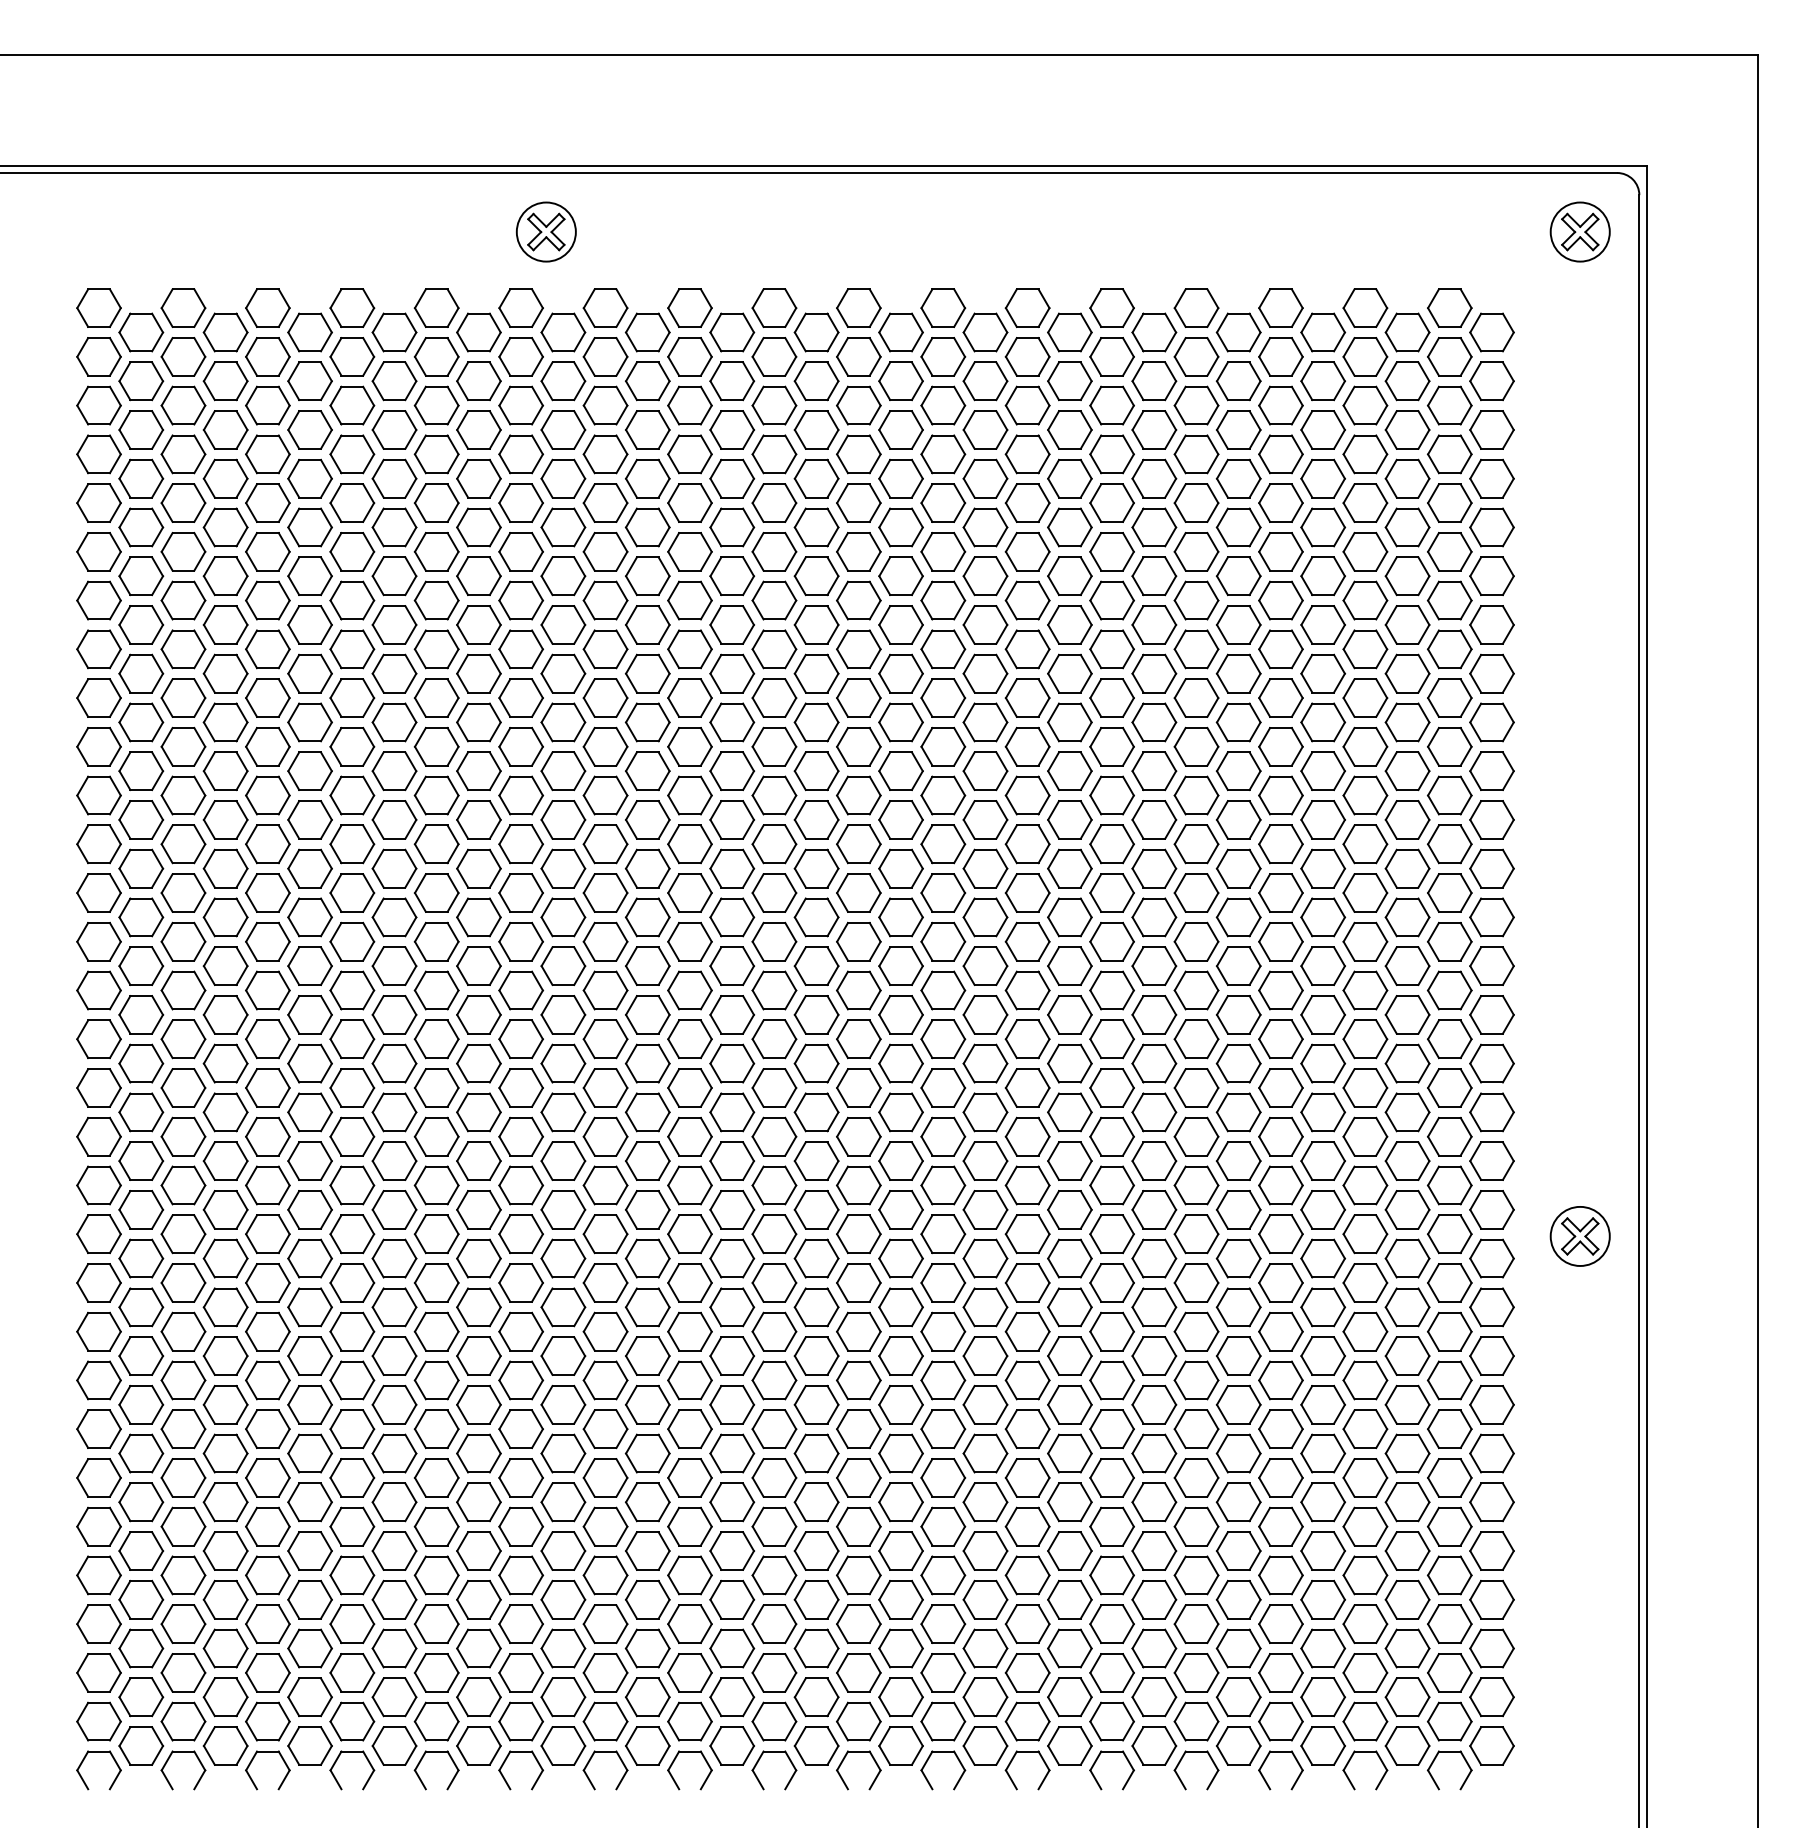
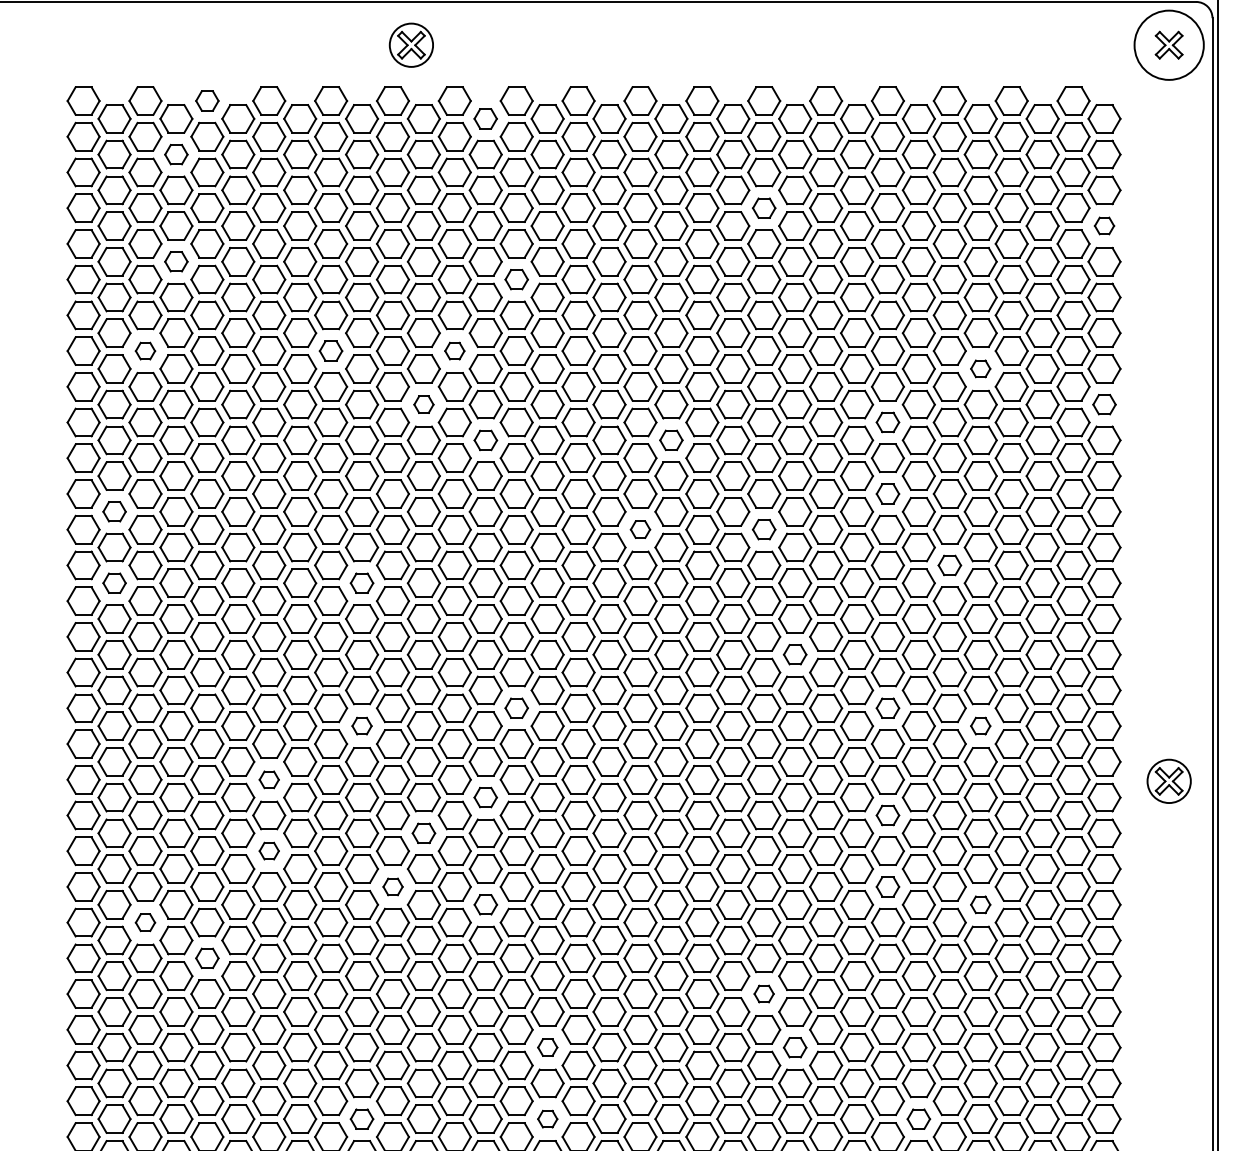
circle: (1579, 231) -> (1168, 44), size x1.6
part: (267, 307) -> (207, 100), size x0.7
part: (647, 332) -> (485, 118), size x0.7
part: (225, 381) -> (176, 154), size x0.7
part: (1027, 454) -> (764, 208), size x0.7
part: (1491, 478) -> (1104, 225), size x0.6
part: (225, 527) -> (176, 261), size x0.7
part: (689, 551) -> (516, 279), size x0.7
part: (183, 649) -> (145, 351), size x0.6
part: (436, 649) -> (330, 351), size x0.7
part: (605, 649) -> (454, 351), size x0.6
part: (1322, 673) -> (980, 368), size x0.6
part: (563, 722) -> (424, 404), size x0.6
part: (1491, 722) -> (1104, 404), size x0.7
part: (1196, 746) -> (887, 422), size x0.7
part: (900, 770) -> (671, 439), size x0.7
part: (647, 771) -> (485, 440), size x0.7
part: (1196, 844) -> (887, 494), size x0.7
part: (141, 868) -> (114, 511), size x0.7
part: (858, 892) -> (640, 529), size x0.6
part: (1027, 892) -> (764, 529), size x0.7
part: (1280, 941) -> (949, 565), size x0.7
part: (141, 965) -> (114, 582), size x0.7
part: (478, 965) -> (361, 582), size x0.7
part: (1069, 1063) -> (794, 654), size x0.7
part: (689, 1136) -> (516, 708), size x0.7
part: (1196, 1136) -> (887, 708), size x0.7
part: (478, 1160) -> (361, 725), size x0.6
part: (1322, 1160) -> (980, 725), size x0.6
part: (352, 1234) -> (269, 779), size x0.6
part: (647, 1258) -> (485, 797), size x0.7
part: (1196, 1282) -> (887, 815), size x0.7
part: (563, 1307) -> (424, 833), size x0.7
part: (352, 1331) -> (269, 851), size x0.6
part: (521, 1380) -> (393, 886), size x0.6
part: (1196, 1380) -> (887, 886), size x0.7
part: (647, 1404) -> (485, 904), size x0.7
part: (1322, 1404) -> (980, 904), size x0.6
part: (183, 1429) -> (145, 922), size x0.6
part: (267, 1477) -> (207, 958), size x0.7
part: (1027, 1526) -> (764, 993), size x0.6
part: (732, 1599) -> (547, 1047), size x0.6
part: (1069, 1599) -> (794, 1047), size x0.7
part: (478, 1697) -> (361, 1119), size x0.7
part: (732, 1697) -> (547, 1119), size x0.6
part: (1238, 1697) -> (918, 1119), size x0.7

